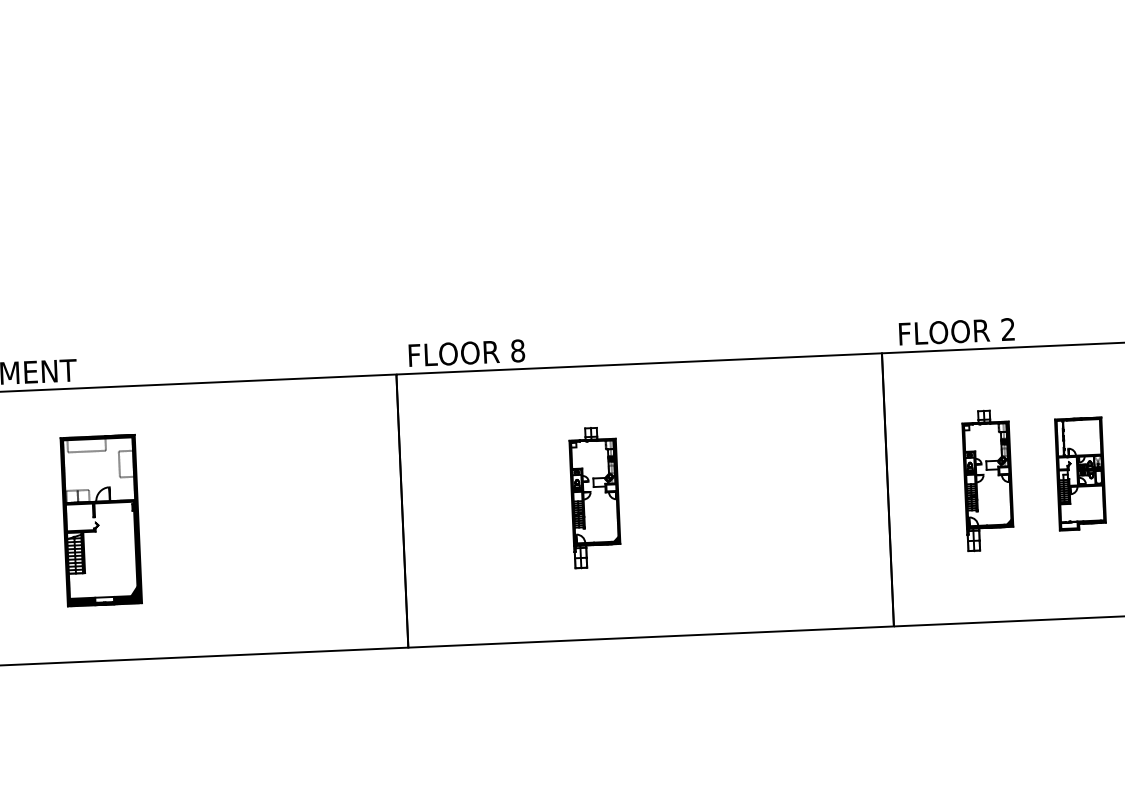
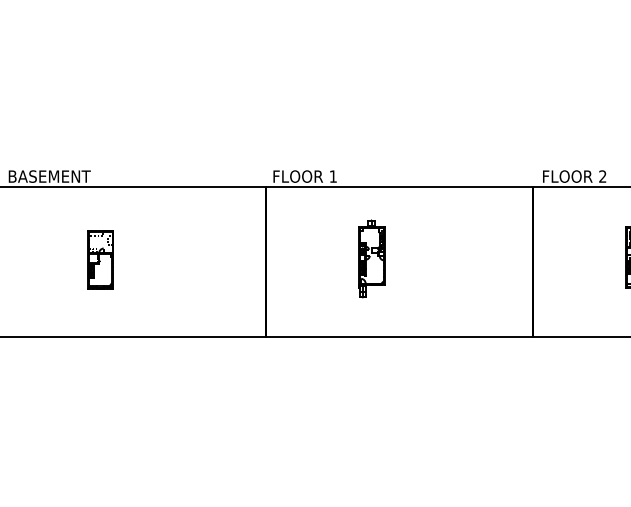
text: (518, 350) -> (333, 176), 8 -> 1
part: (986, 479) -> (587, 258), removed
part: (100, 520) -> (100, 259), size x0.62

